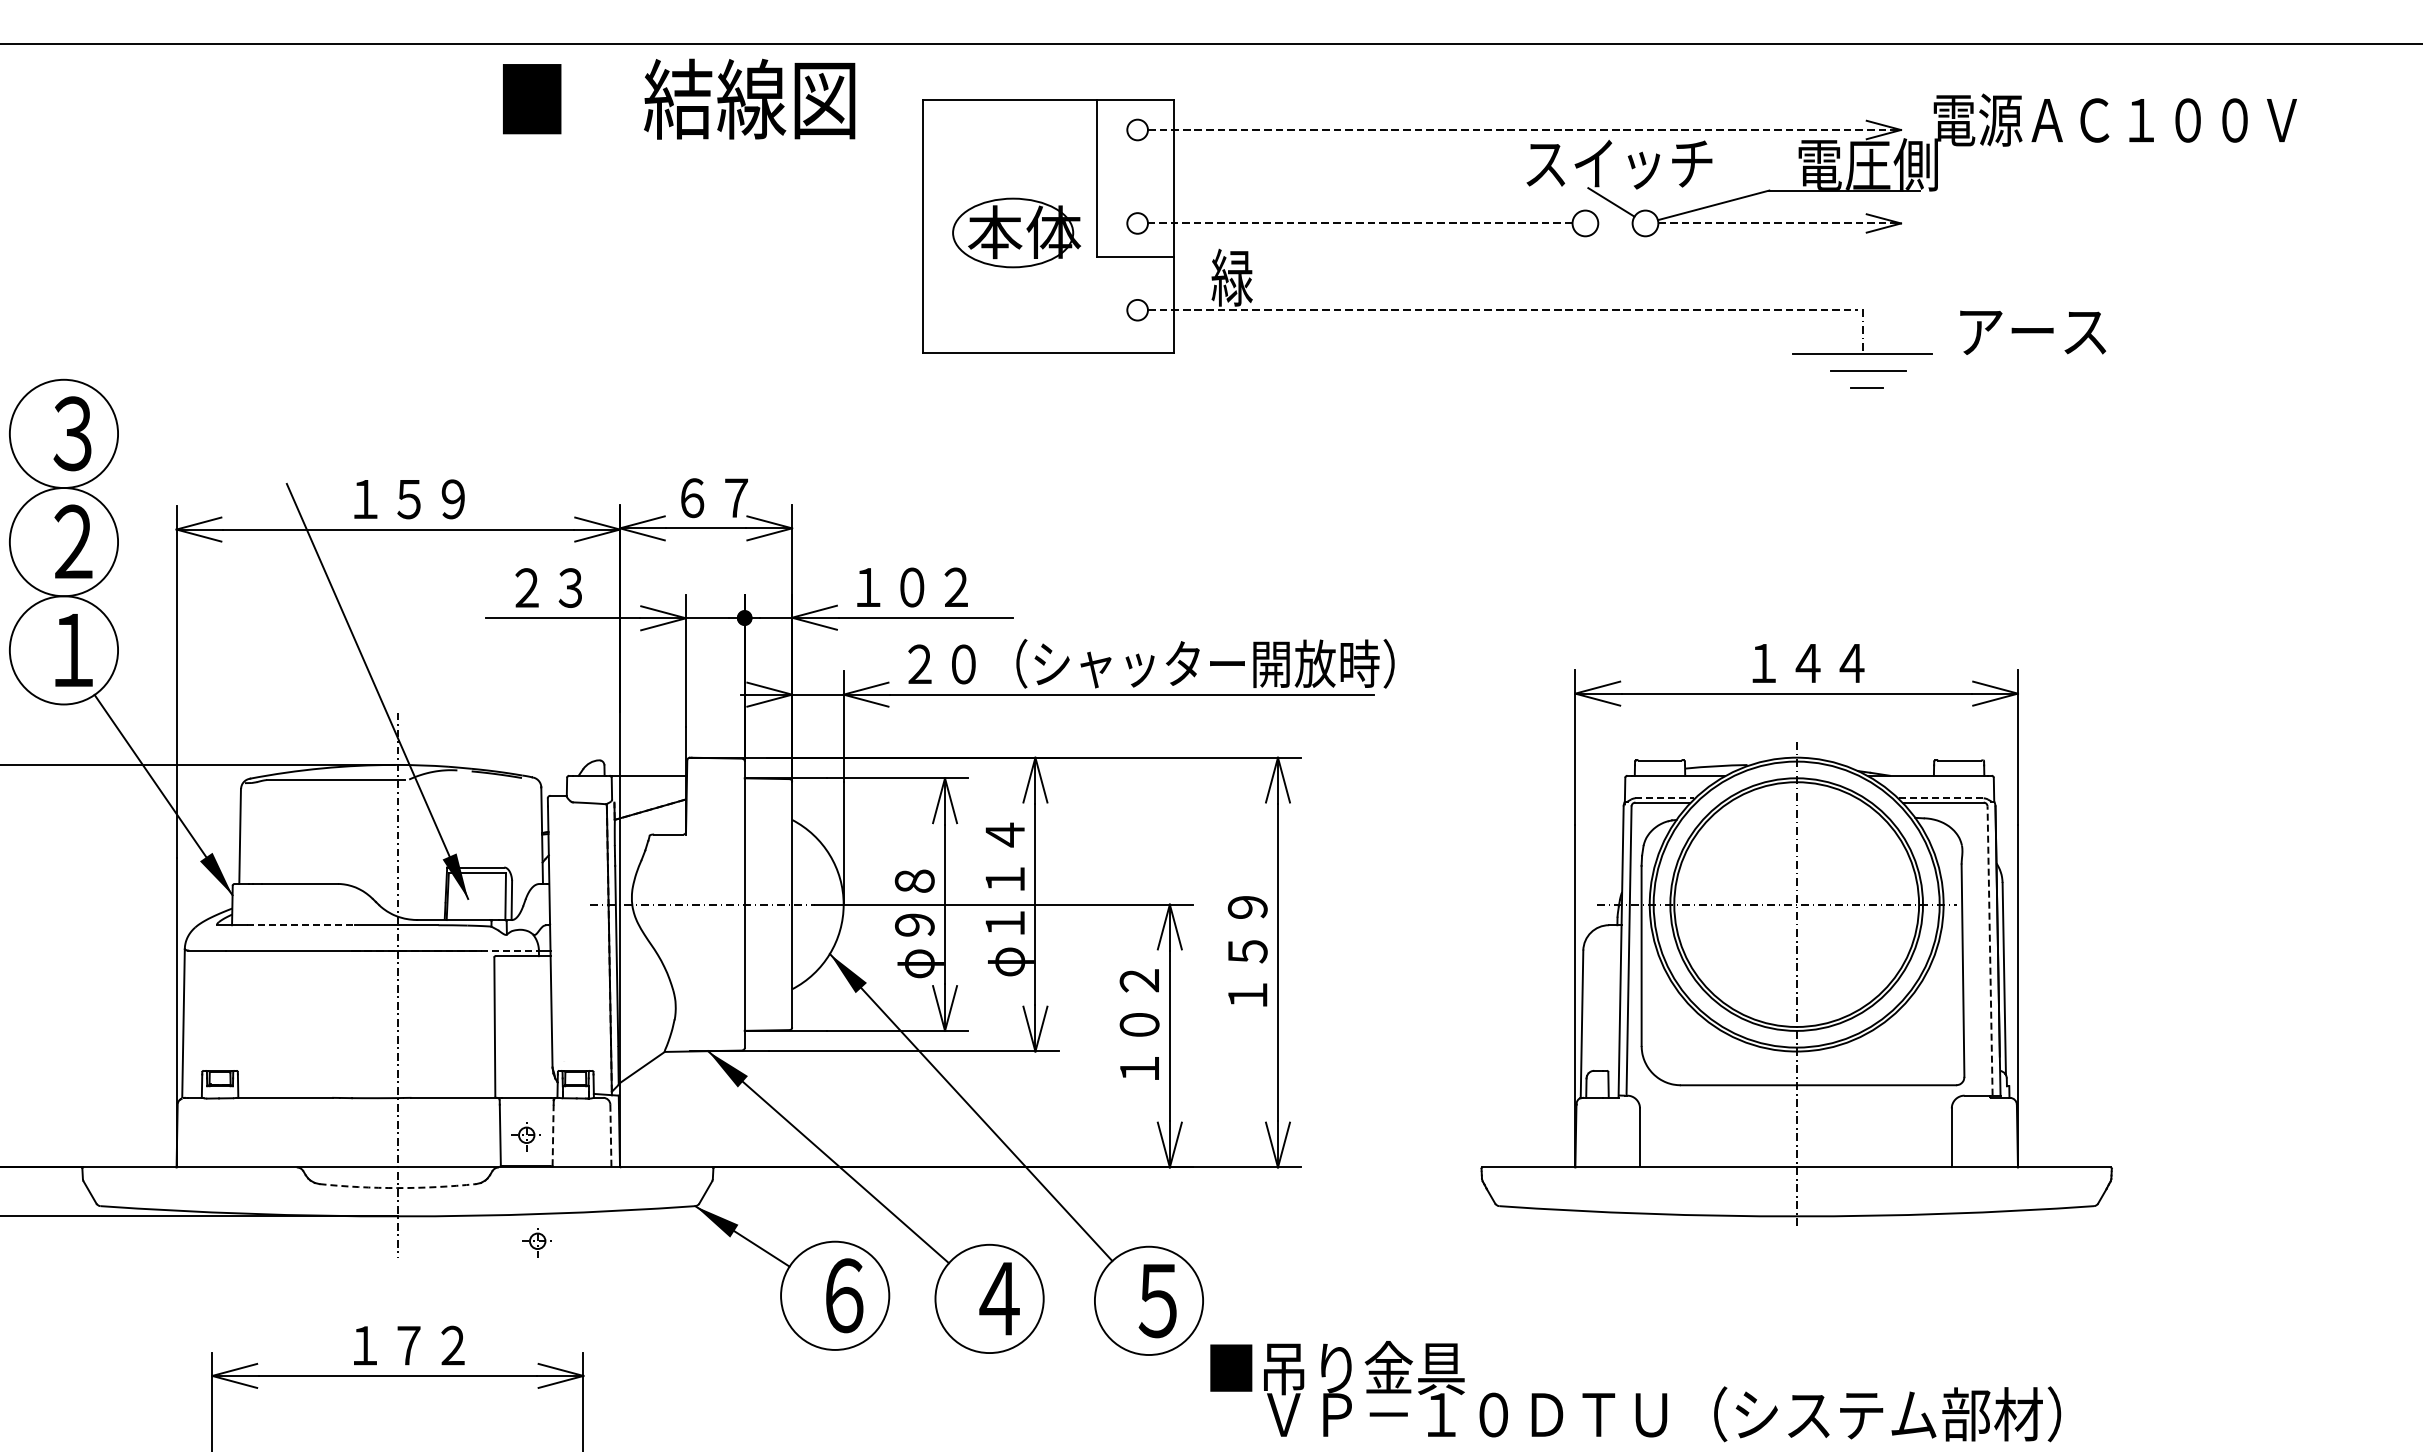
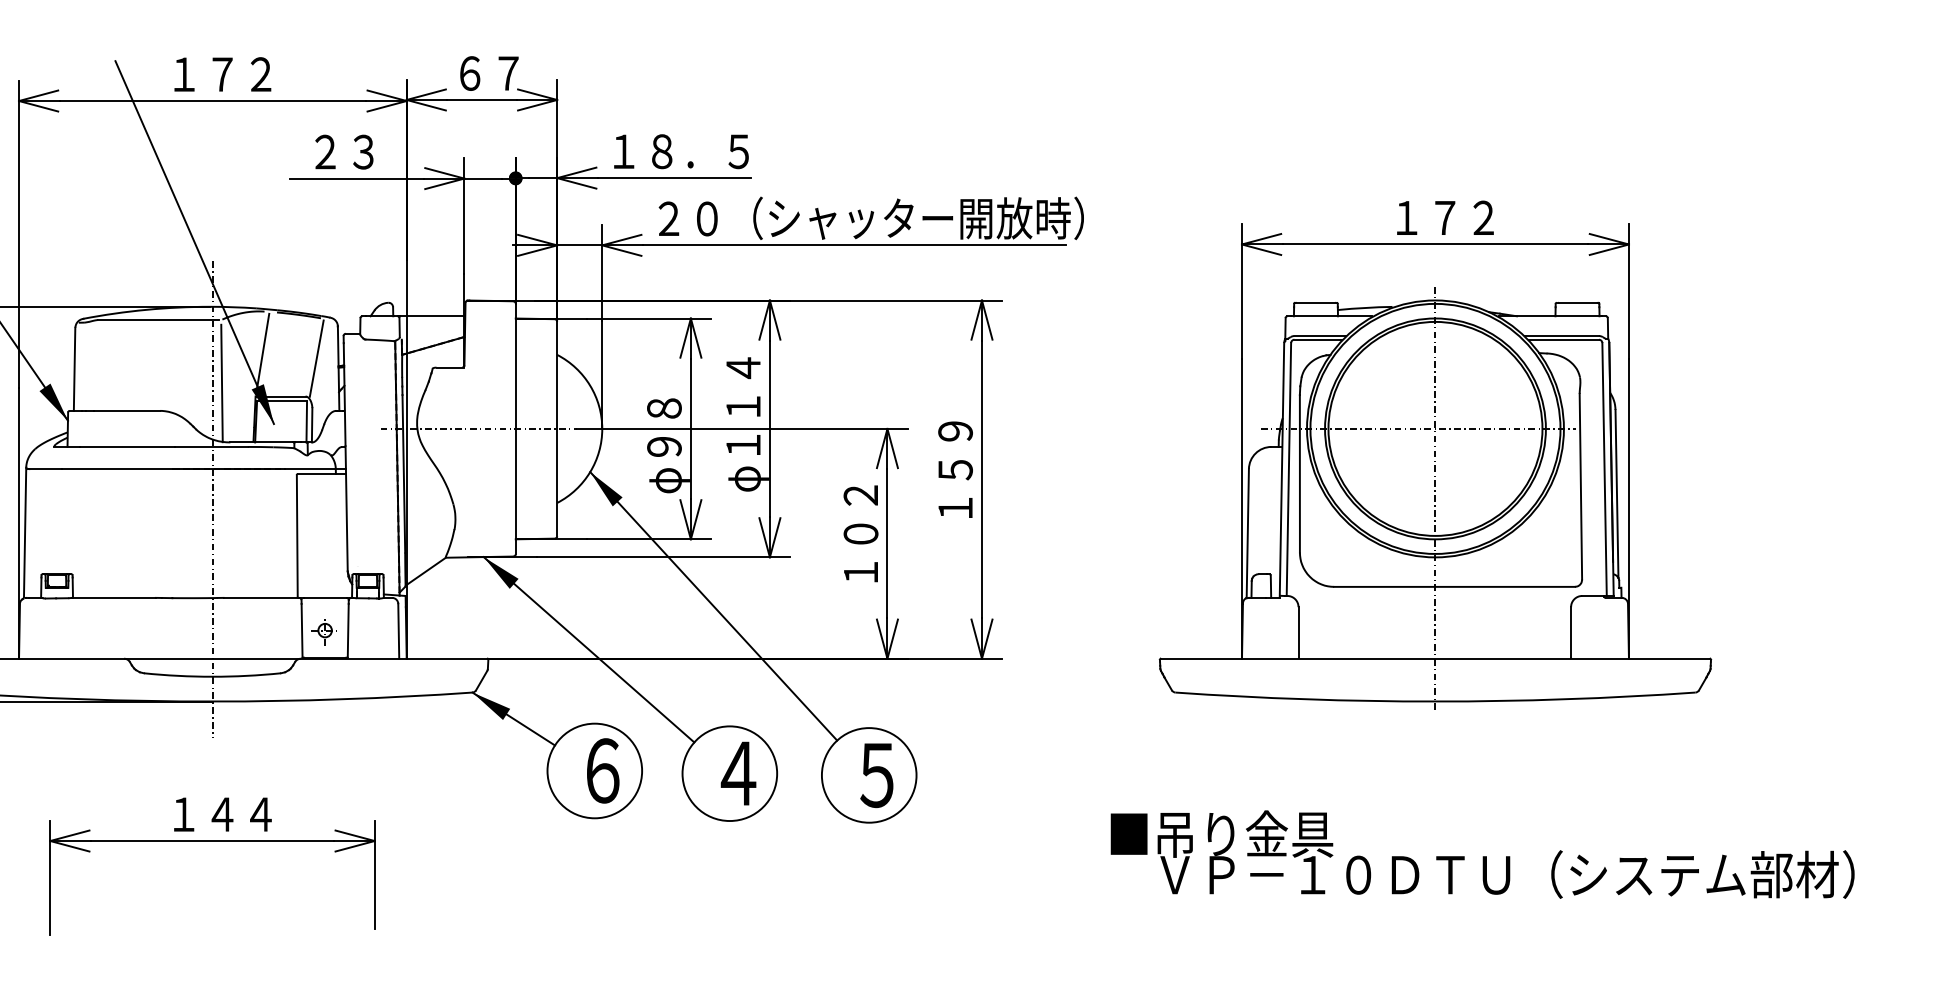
text: (431, 499) -> (241, 74), １５９ -> １７２
text: (955, 587) -> (700, 151), １０２ -> １８．５
text: (1829, 662) -> (1464, 217), １４４ -> １７２
line: (1665, 798) -> (1320, 336), dashed -> solid
line: (1941, 798) -> (1562, 336), dashed -> solid
line: (454, 818) -> (262, 353), added
line: (517, 823) -> (317, 358), added
line: (408, 852) -> (221, 383), added
line: (301, 925) -> (128, 447), dashed -> solid
line: (510, 950) -> (310, 469), dashed -> solid
line: (1990, 951) -> (1604, 469), dashed -> solid
line: (553, 1135) -> (348, 630), dashed -> solid
line: (610, 1136) -> (398, 631), dashed -> solid
arc: (397, 1188) -> (212, 677), dashed -> solid
part: (536, 1242) -> (333, 724), removed
text: (430, 1345) -> (241, 814), １７２ -> １４４
text: (1635, 1391) -> (1482, 854), moved

